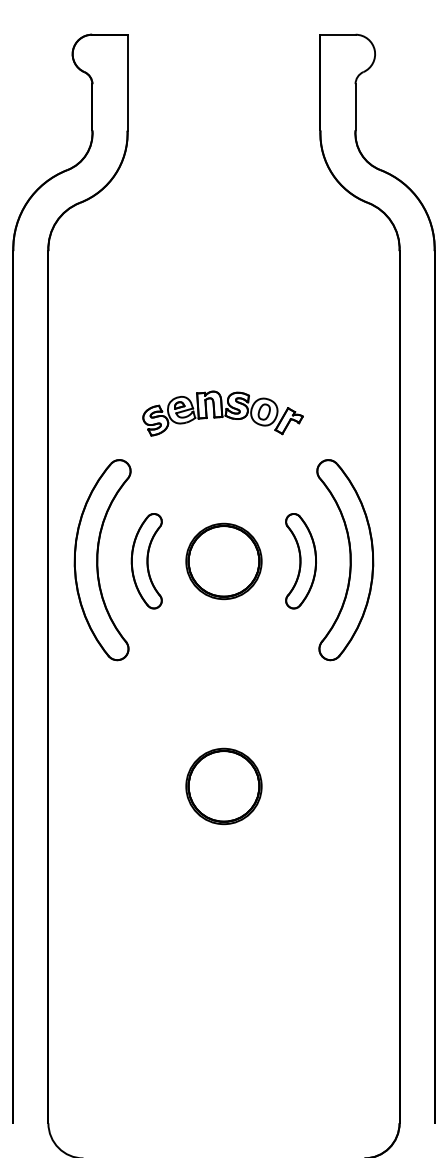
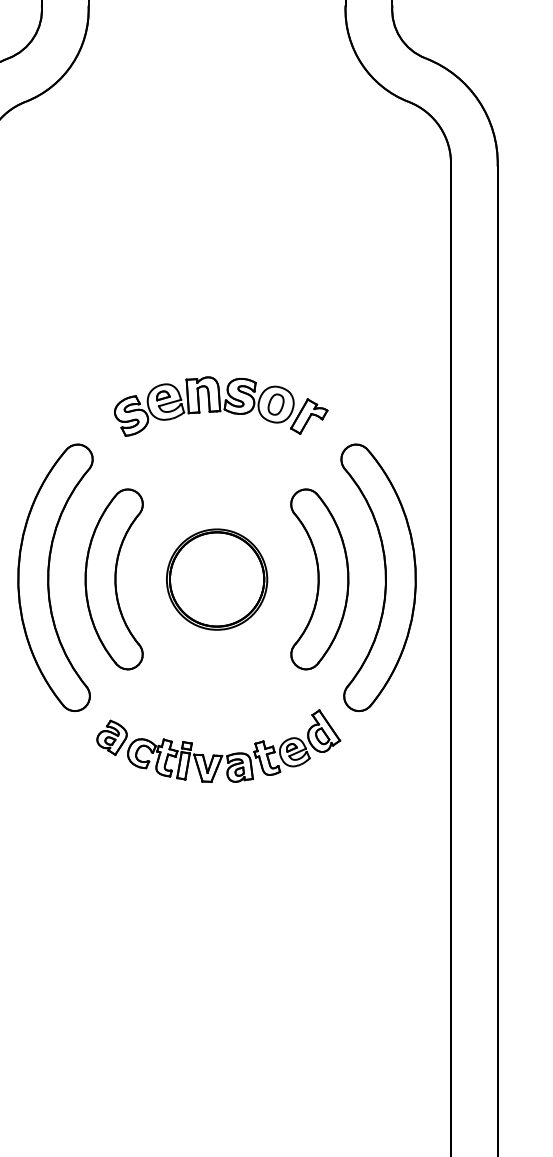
part: (222, 413) -> (220, 406), moved
part: (146, 560) -> (113, 578), size x1.43
part: (300, 560) -> (318, 578), size x1.43
part: (225, 686) -> (219, 746), added
part: (223, 786) -> (216, 879), removed

